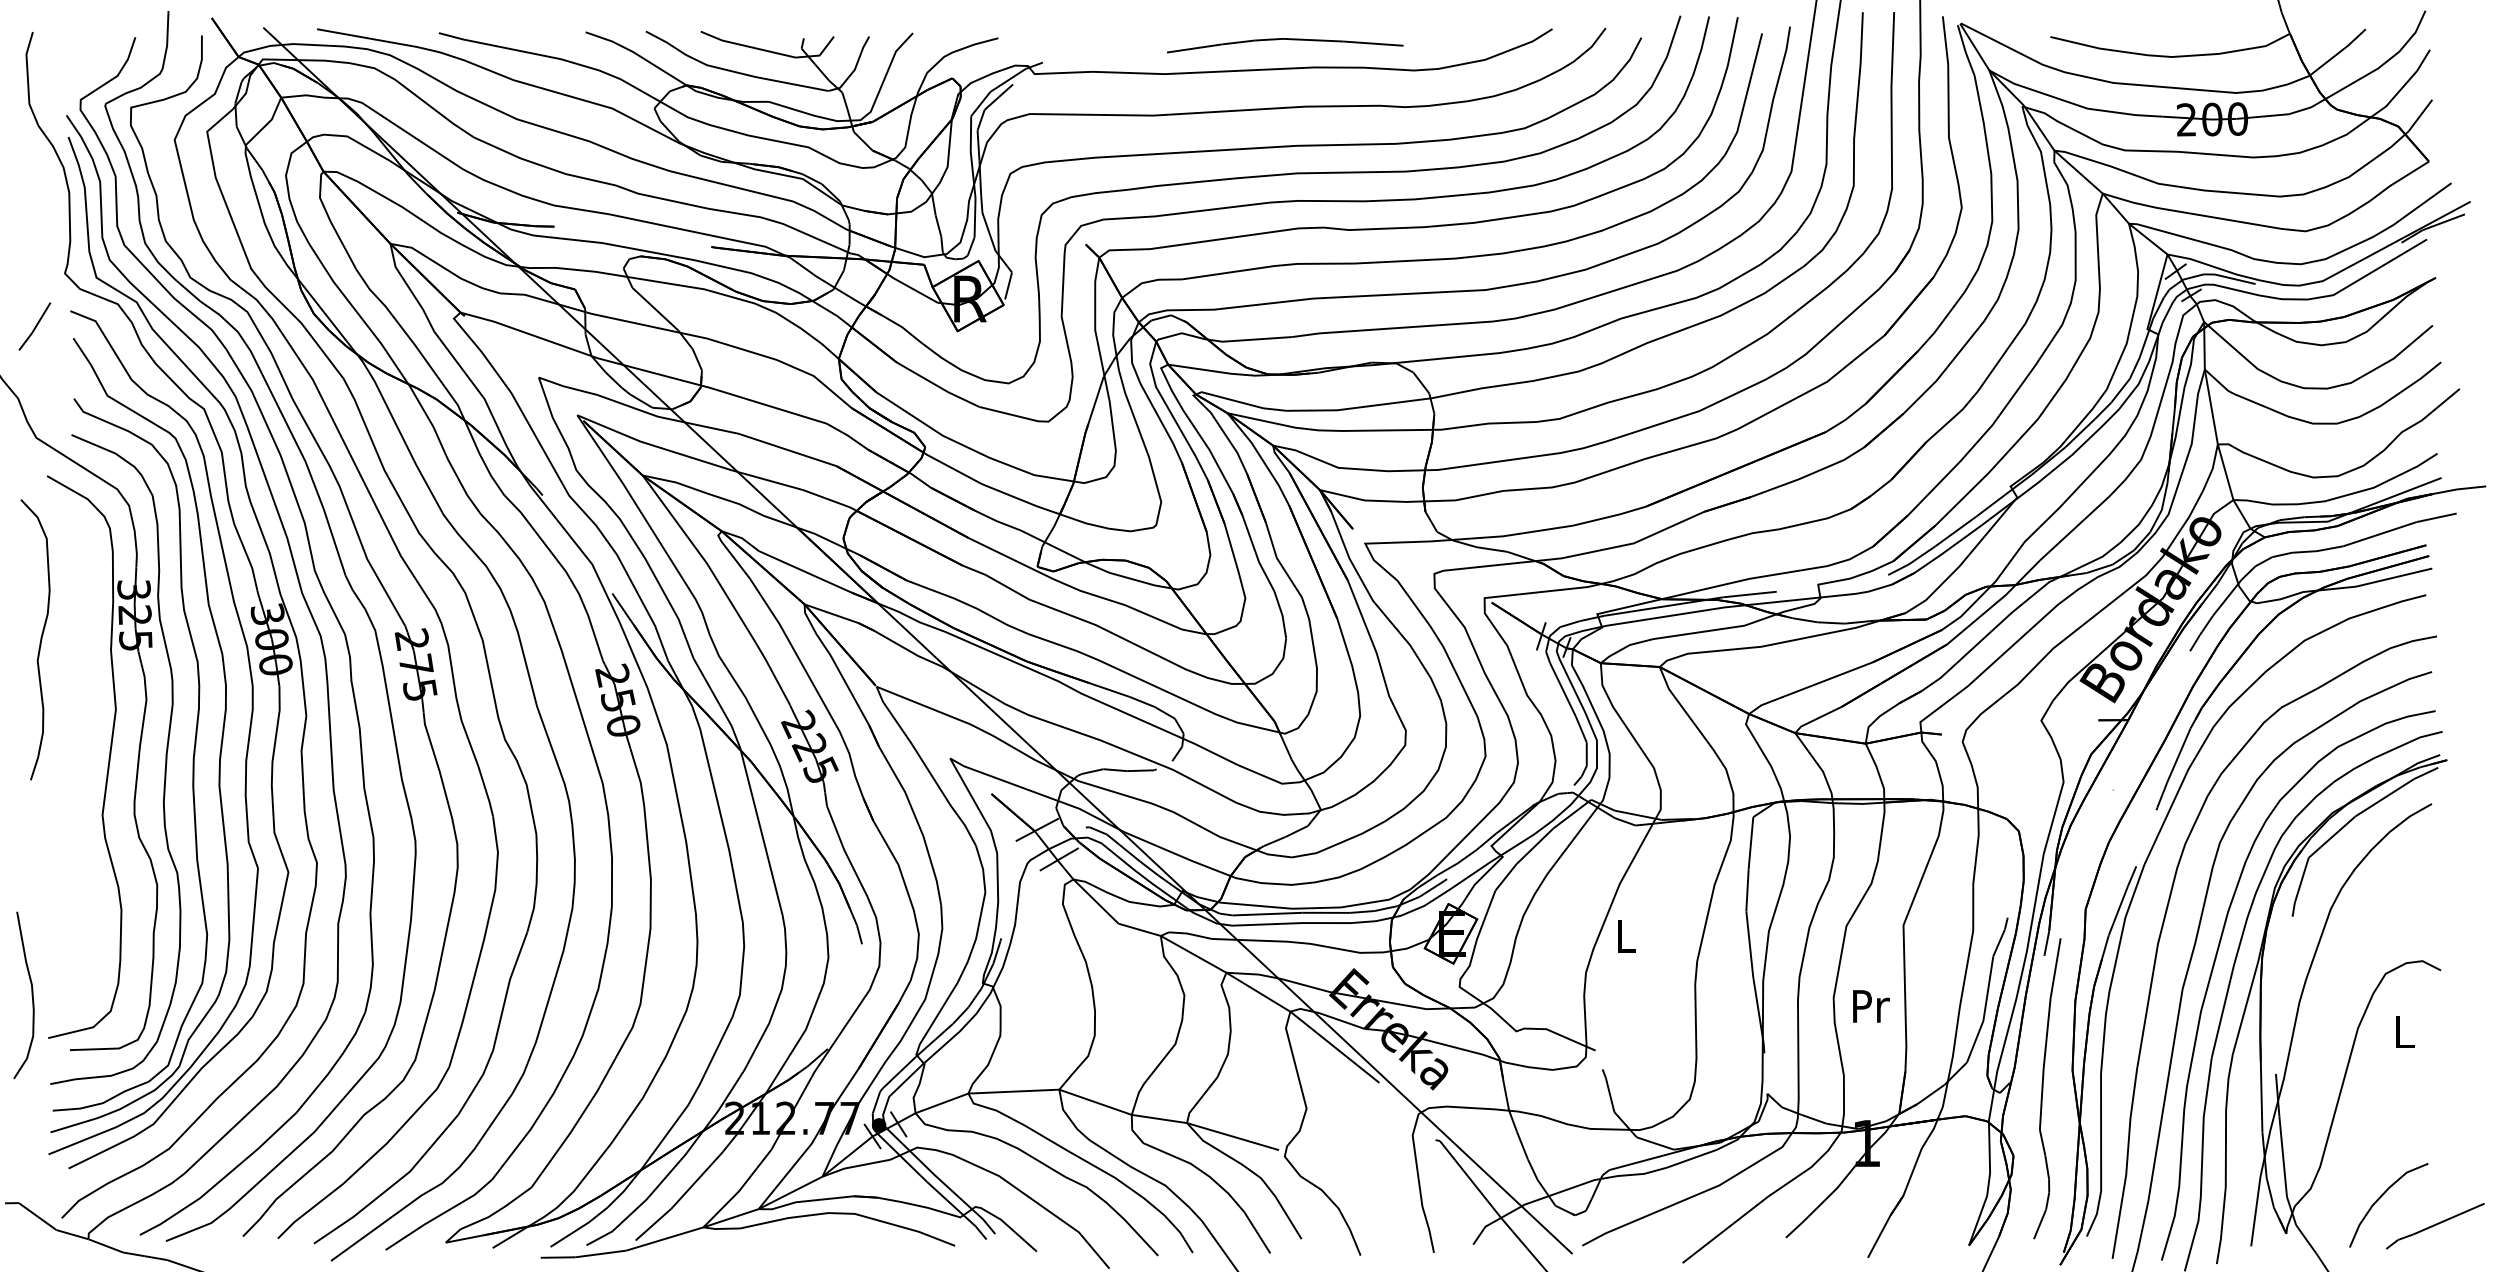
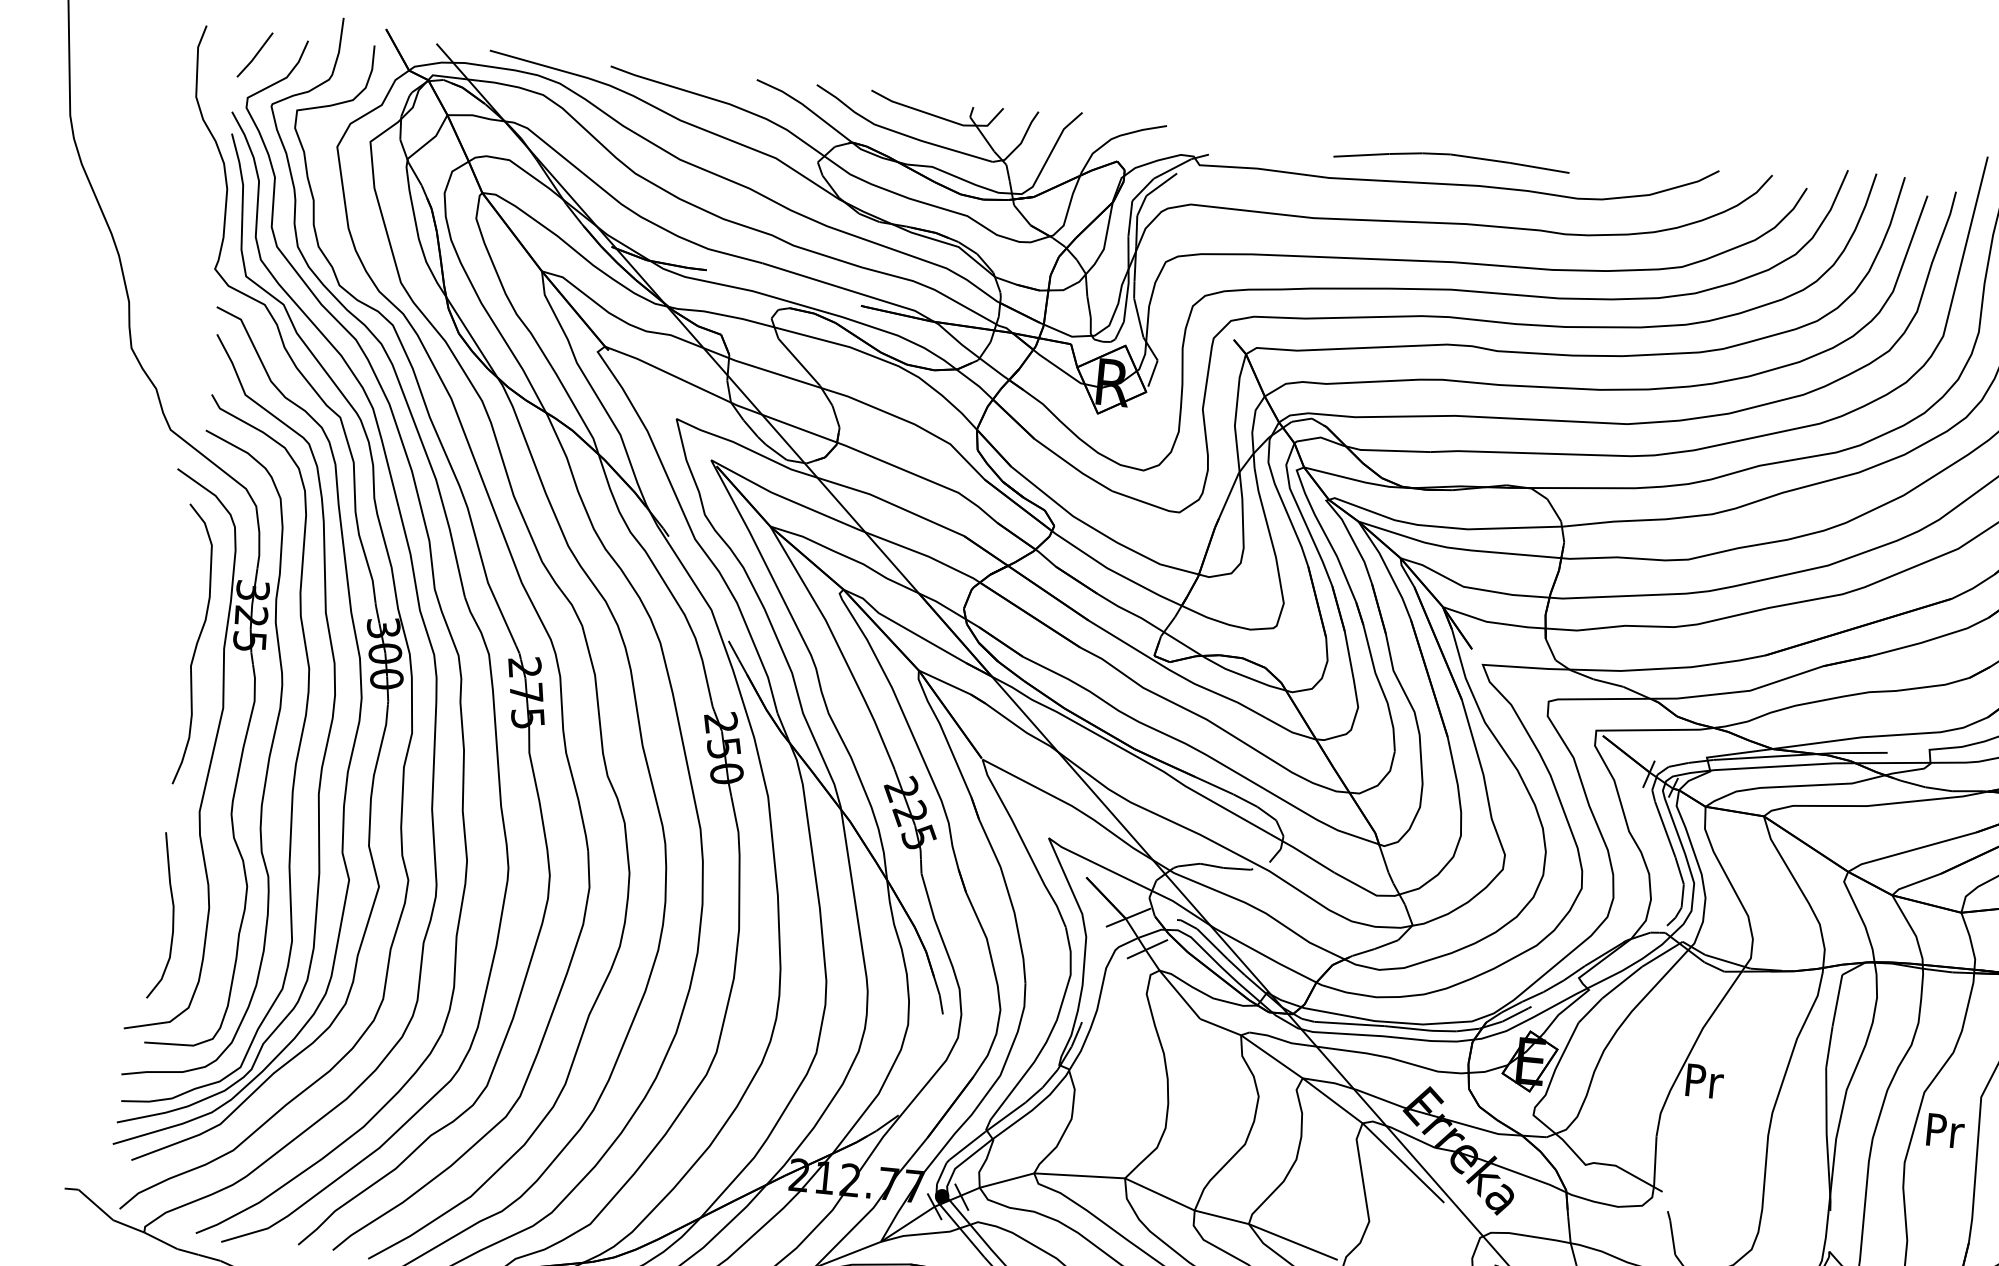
line: (35, 326) -> (255, 55), moved
curve: (40, 639) -> (195, 644), moved
text: (1626, 936) -> (1704, 1081), L -> Pr
curve: (31, 995) -> (172, 916), moved
text: (1871, 1006) -> (1945, 1131), moved

